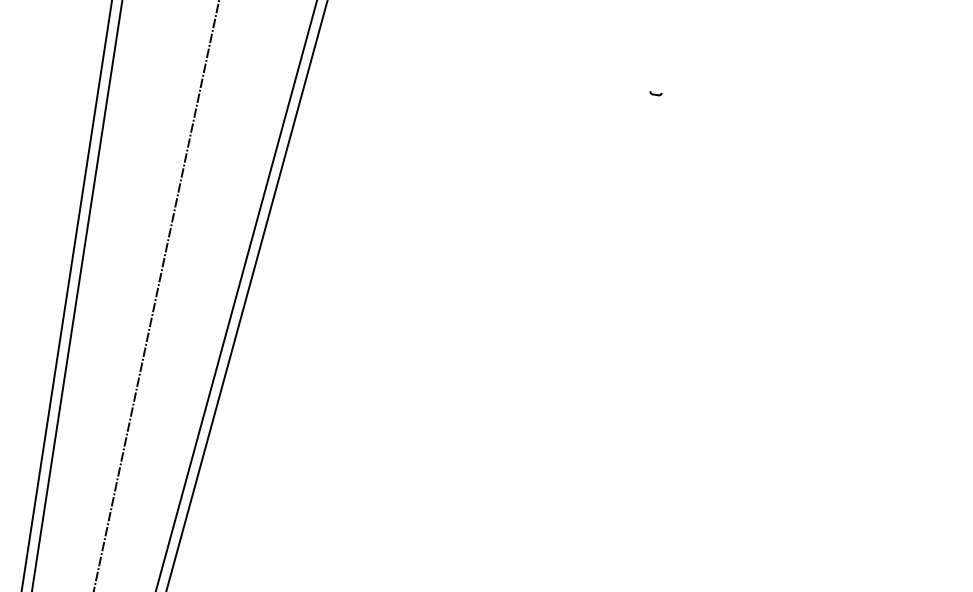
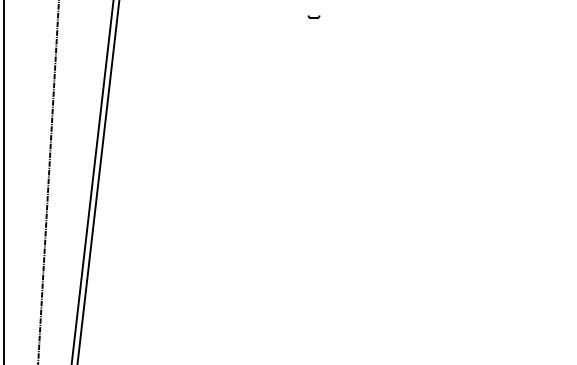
part: (655, 92) -> (313, 16), size x1.67

